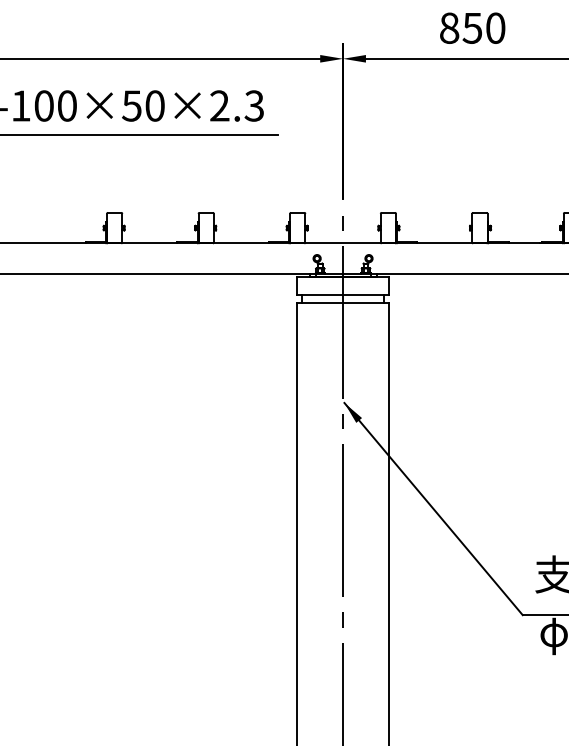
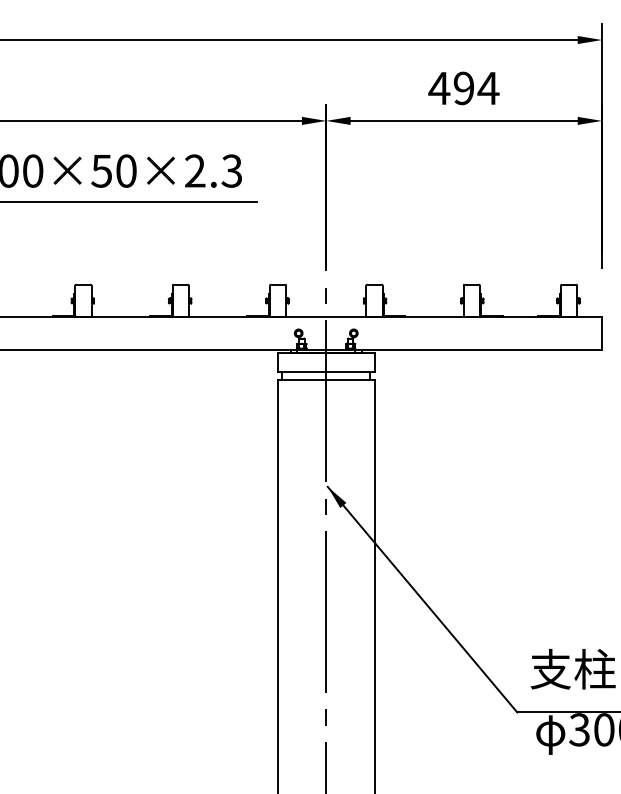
text: (472, 28) -> (463, 88), 850 -> 494

